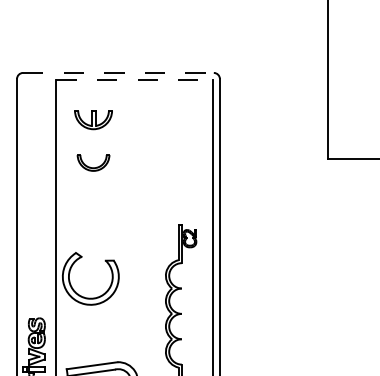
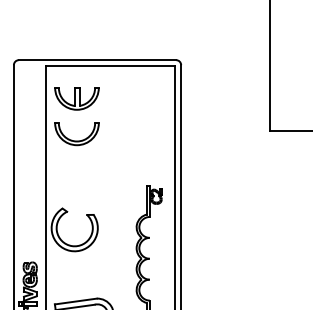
line: (118, 73) -> (97, 60), dashed -> solid
line: (135, 80) -> (111, 66), dashed -> solid
part: (92, 119) -> (76, 98), size x1.43
part: (92, 163) -> (76, 134), size x1.67

